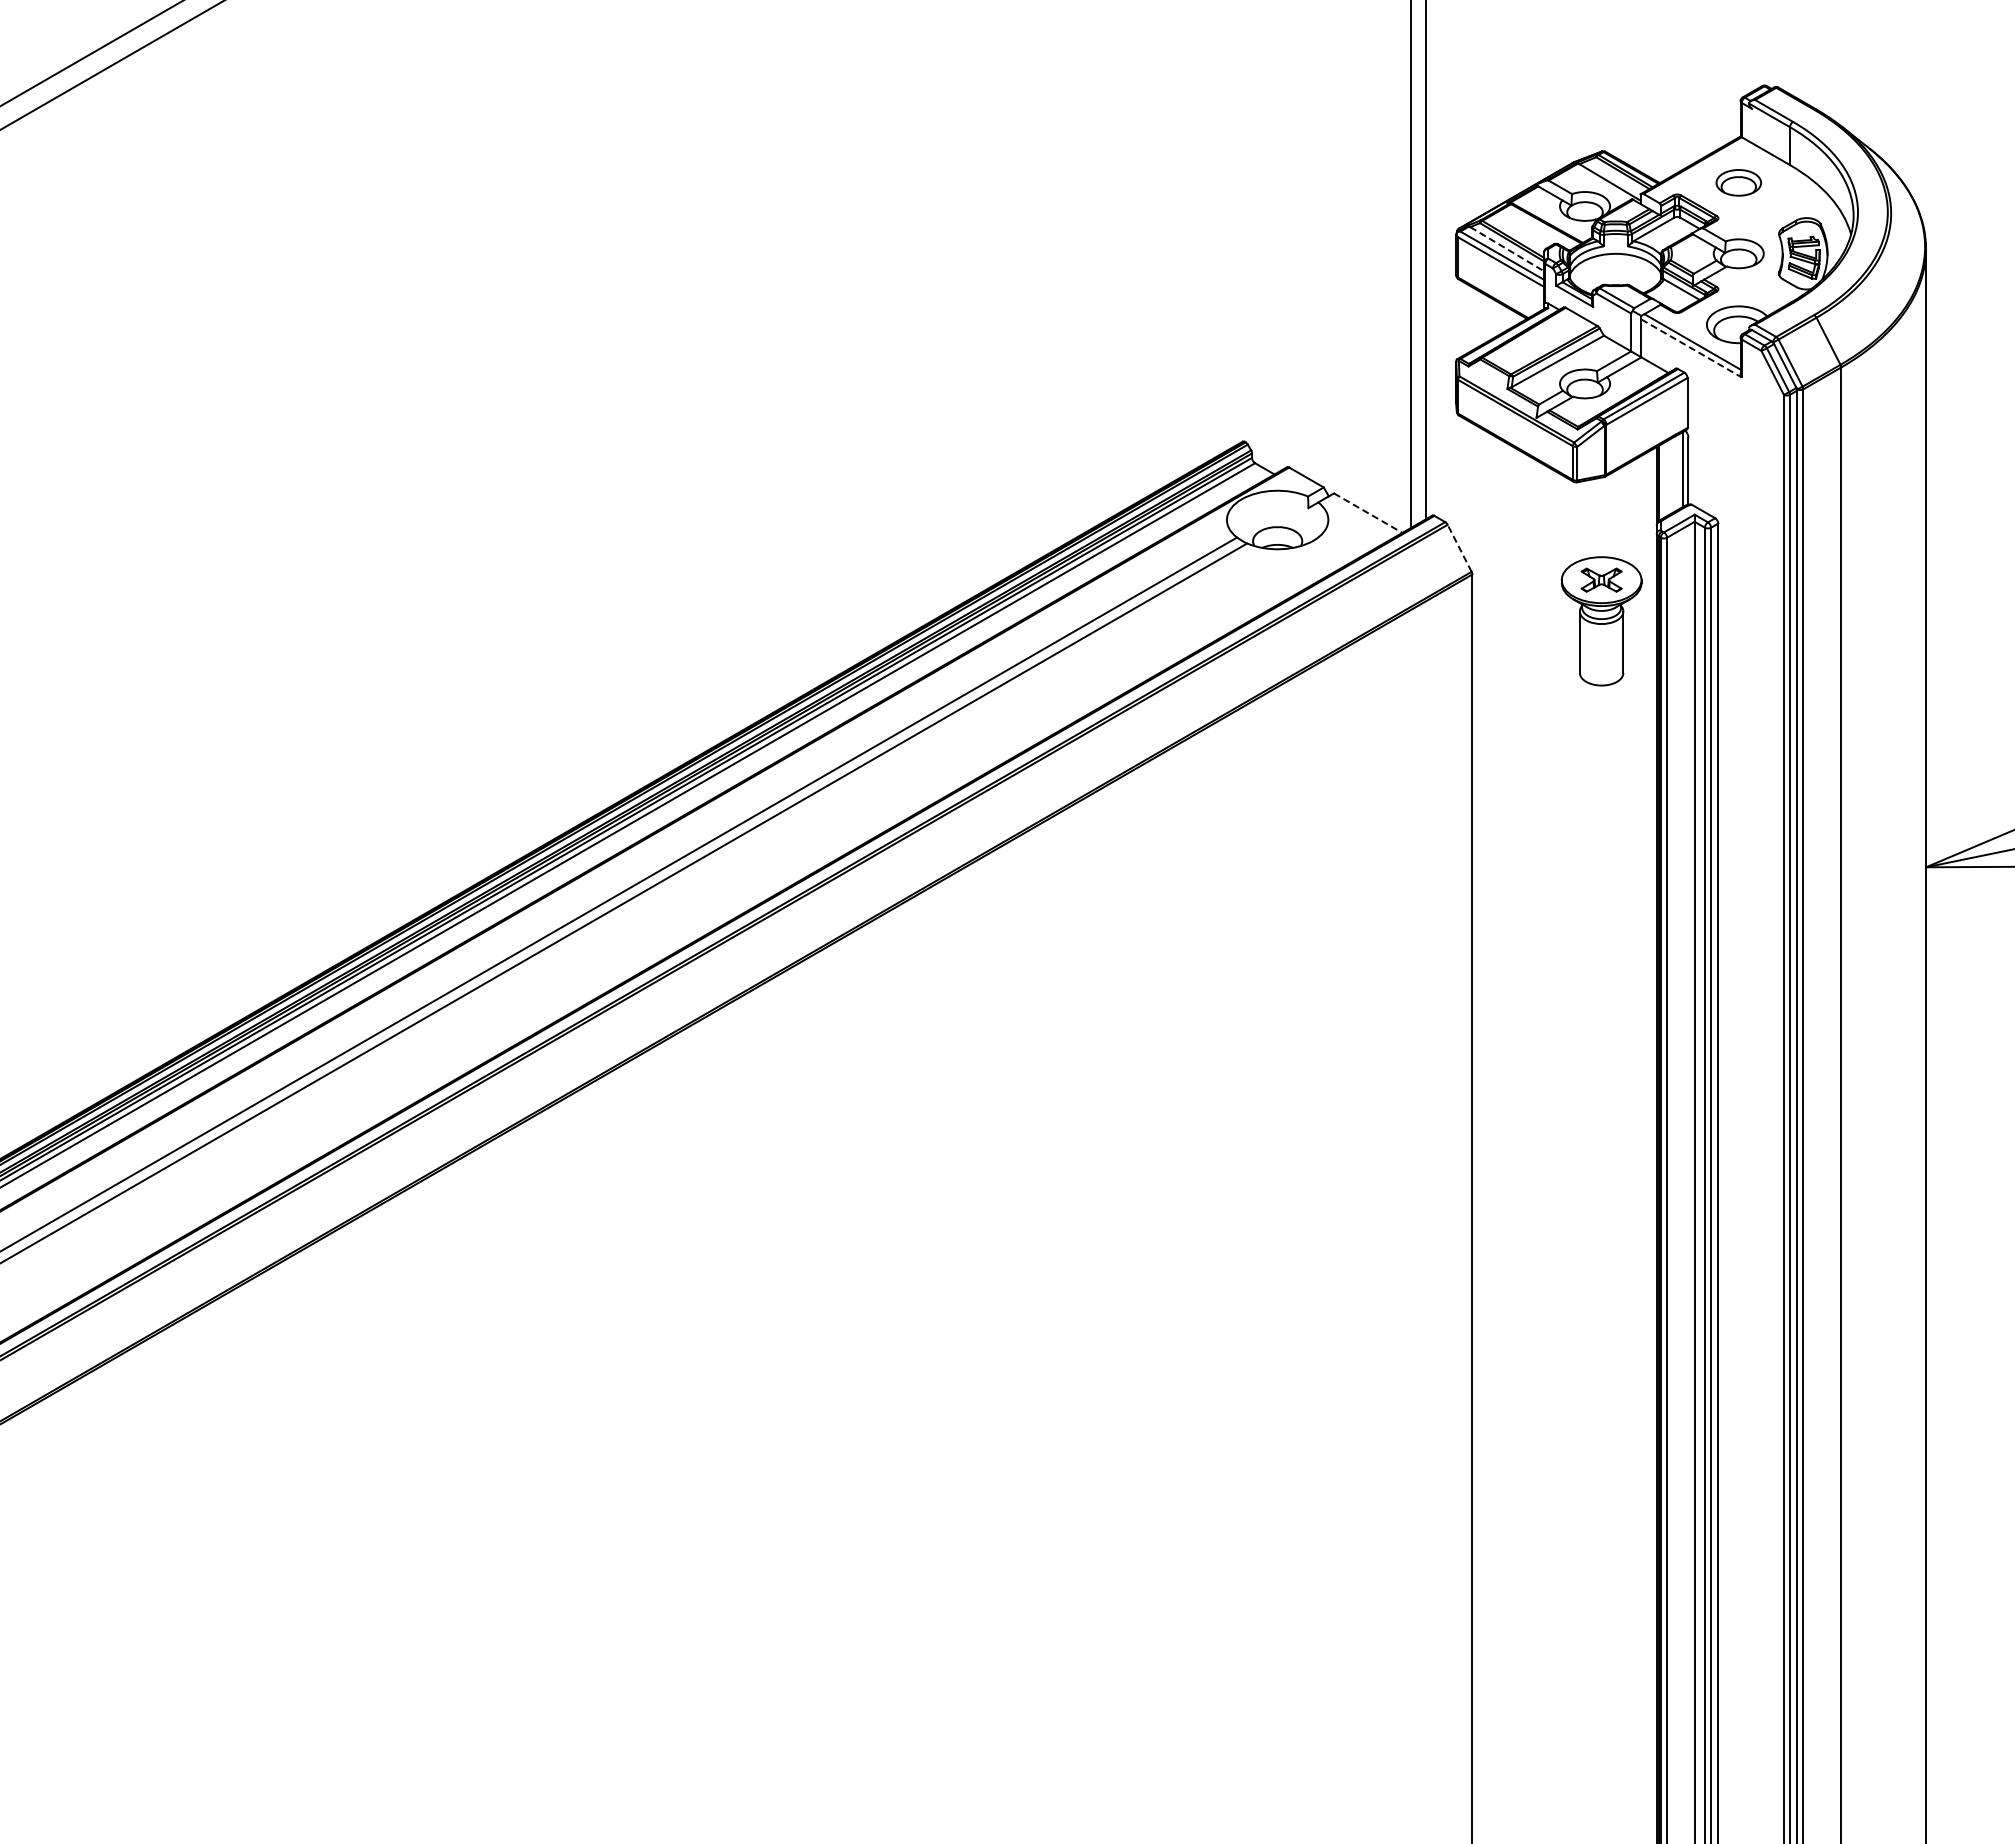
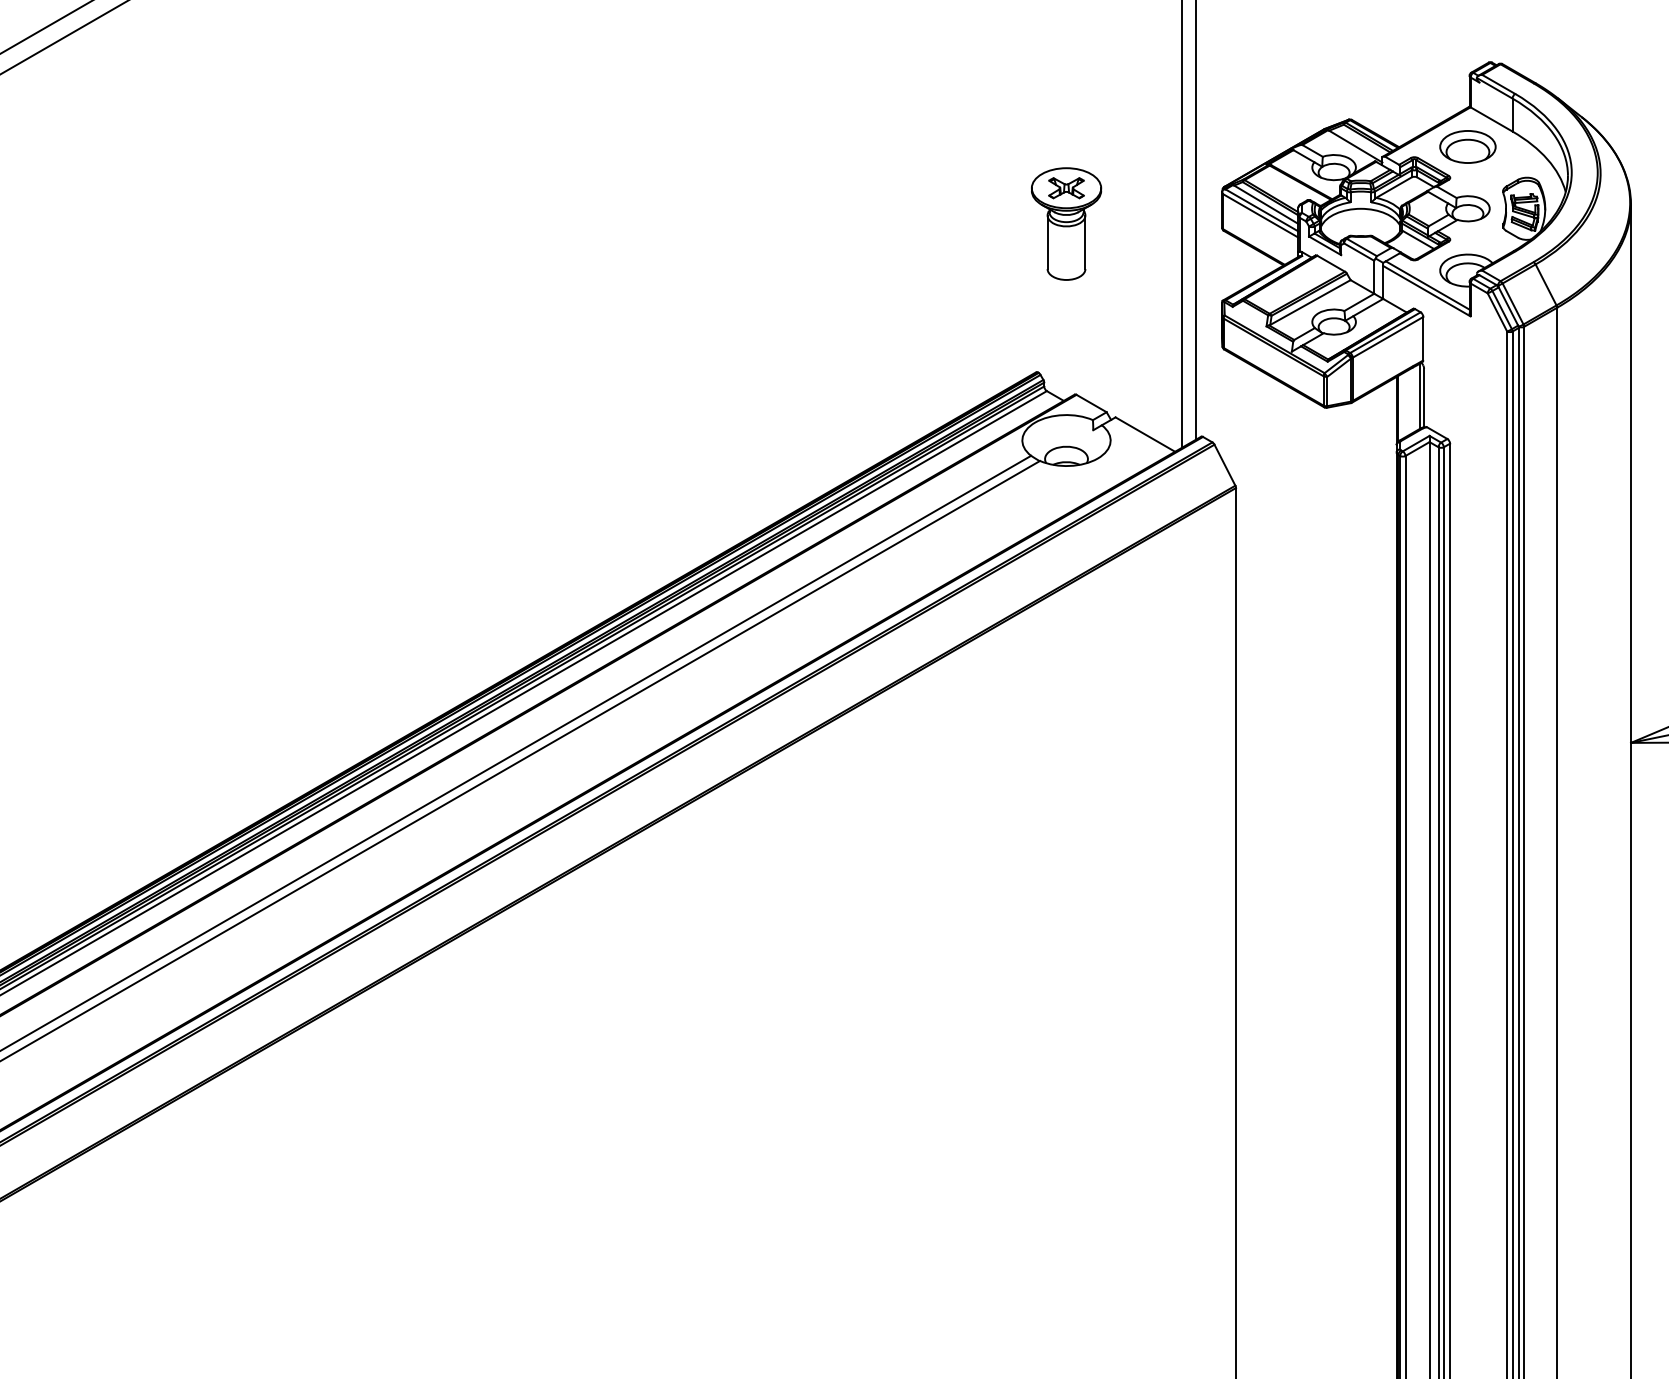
part: (1738, 182) -> (1467, 146), size x1.43
line: (1507, 249) -> (1266, 205), dashed -> solid
line: (1691, 348) -> (1426, 291), dashed -> solid
line: (1368, 513) -> (1145, 434), dashed -> solid
line: (1459, 547) -> (1224, 464), dashed -> solid
part: (1601, 621) -> (1066, 224), moved

